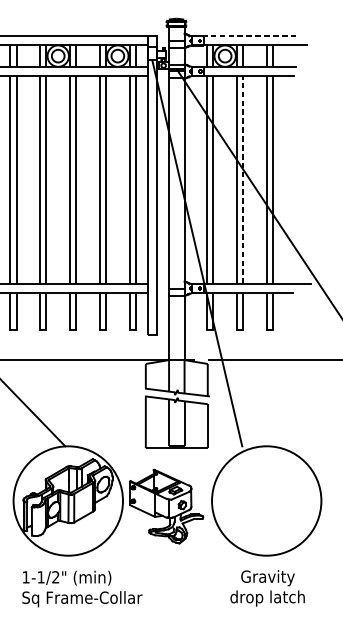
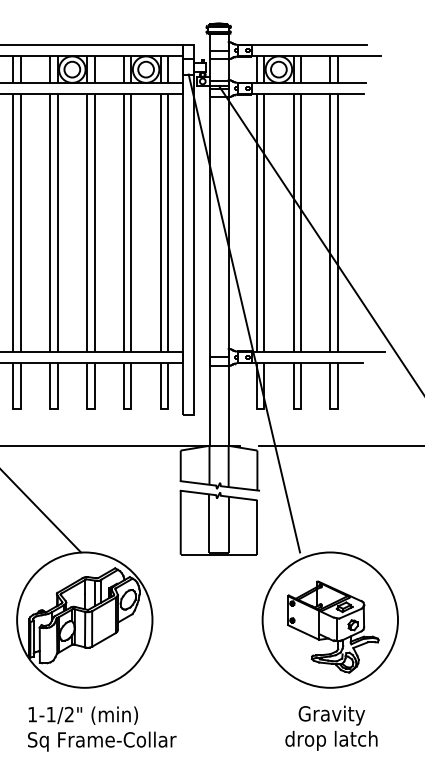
line: (244, 35) -> (302, 44), dashed -> solid
line: (243, 180) -> (301, 223), dashed -> solid
part: (166, 506) -> (333, 626), moved

